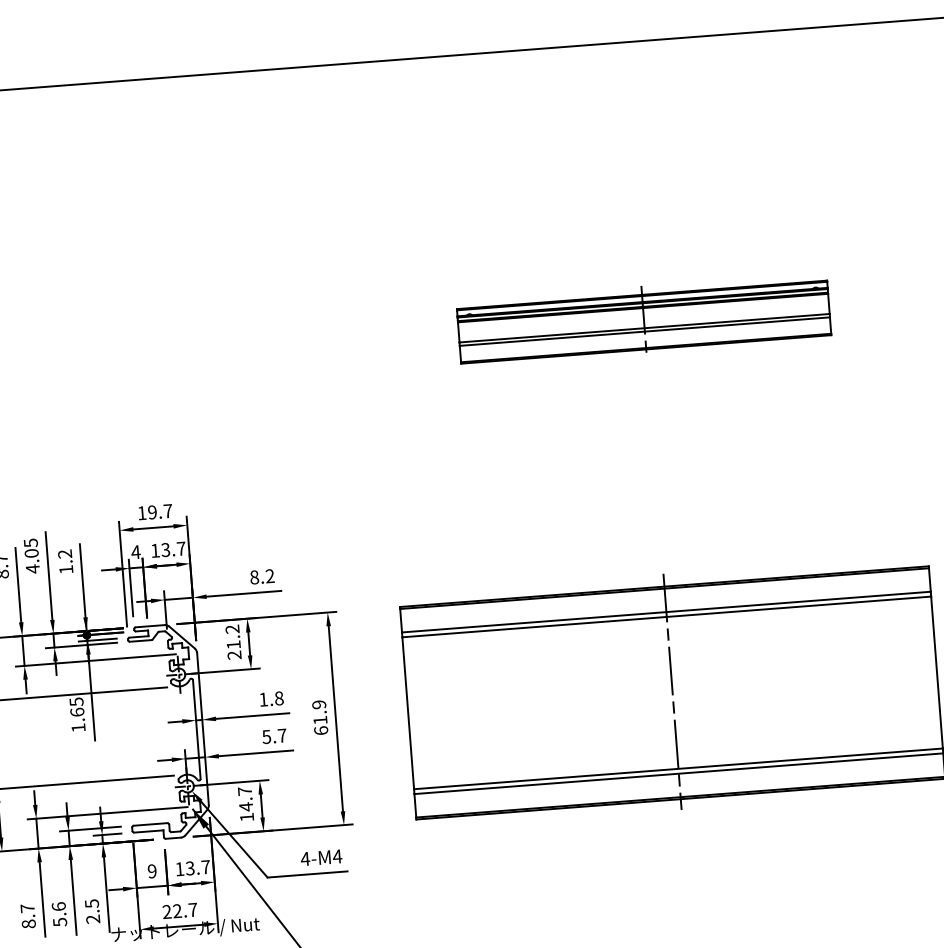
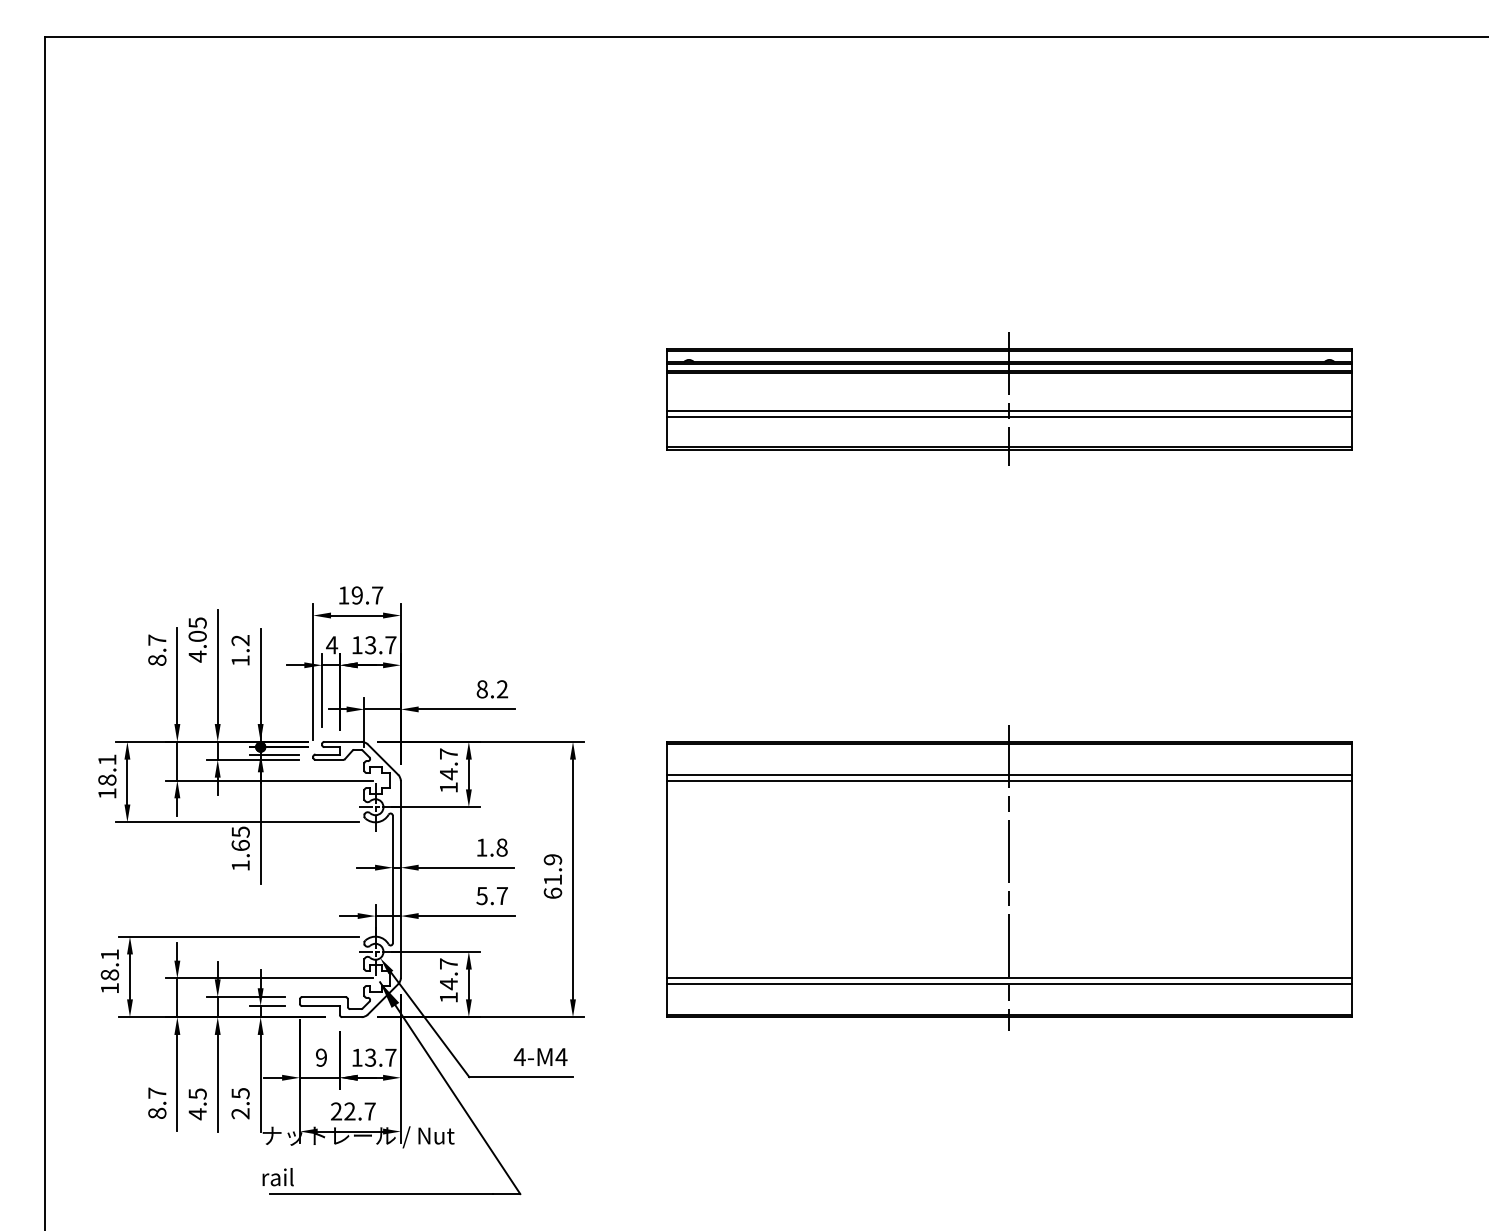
part: (644, 321) -> (1009, 398), size x1.43
text: (233, 642) -> (448, 770), 21.2 -> 14.7
text: (59, 914) -> (197, 1104), 5.6 -> 4.5

